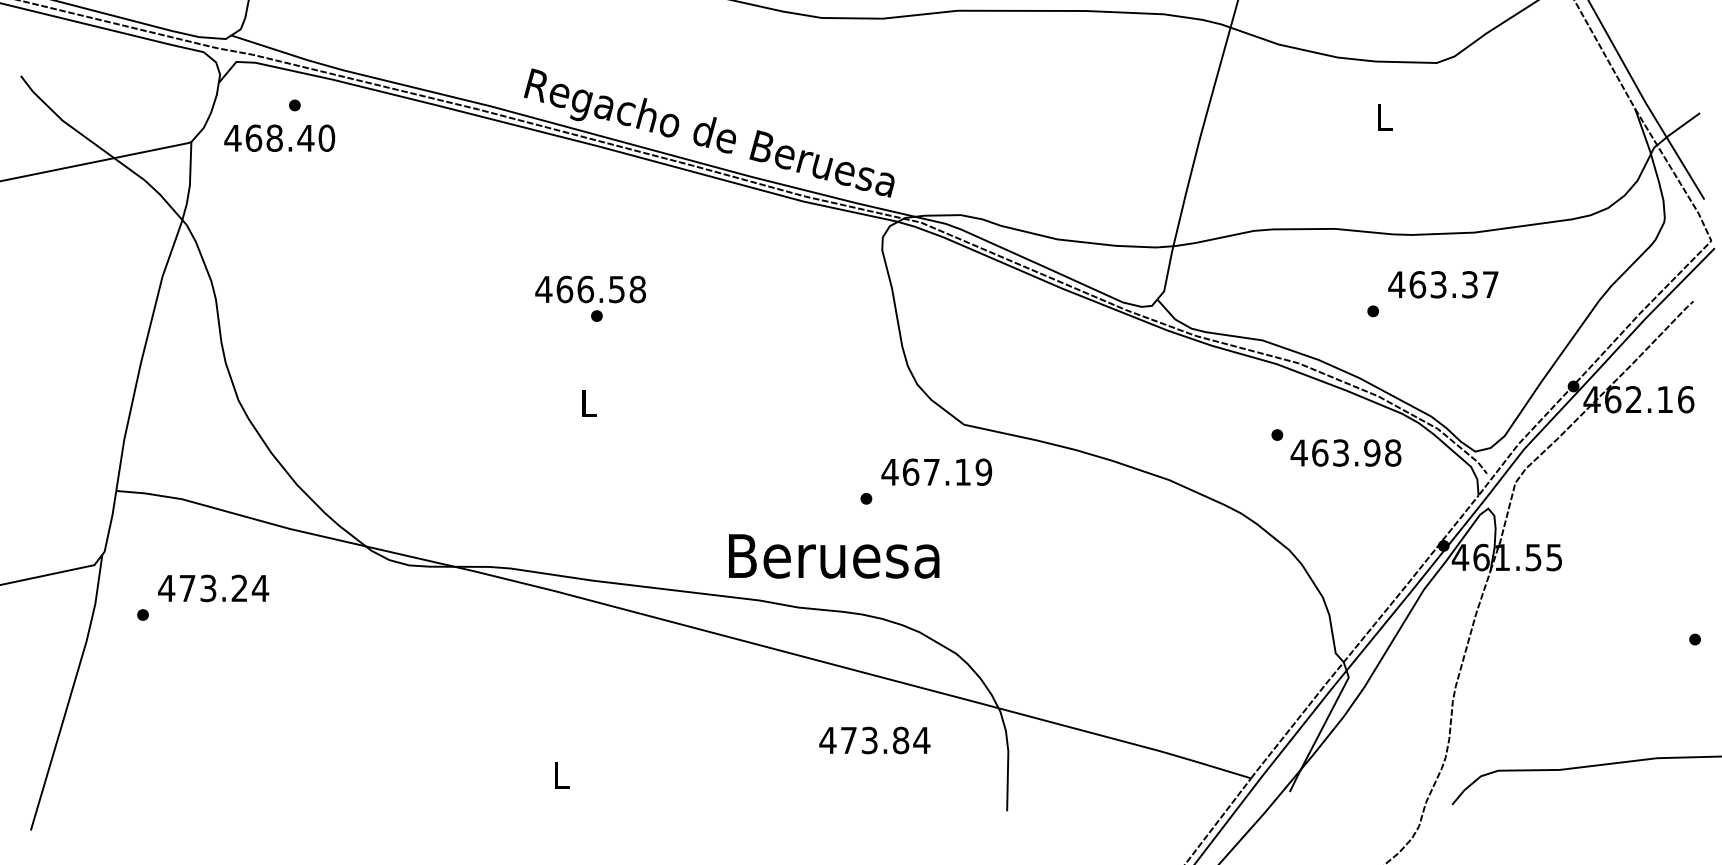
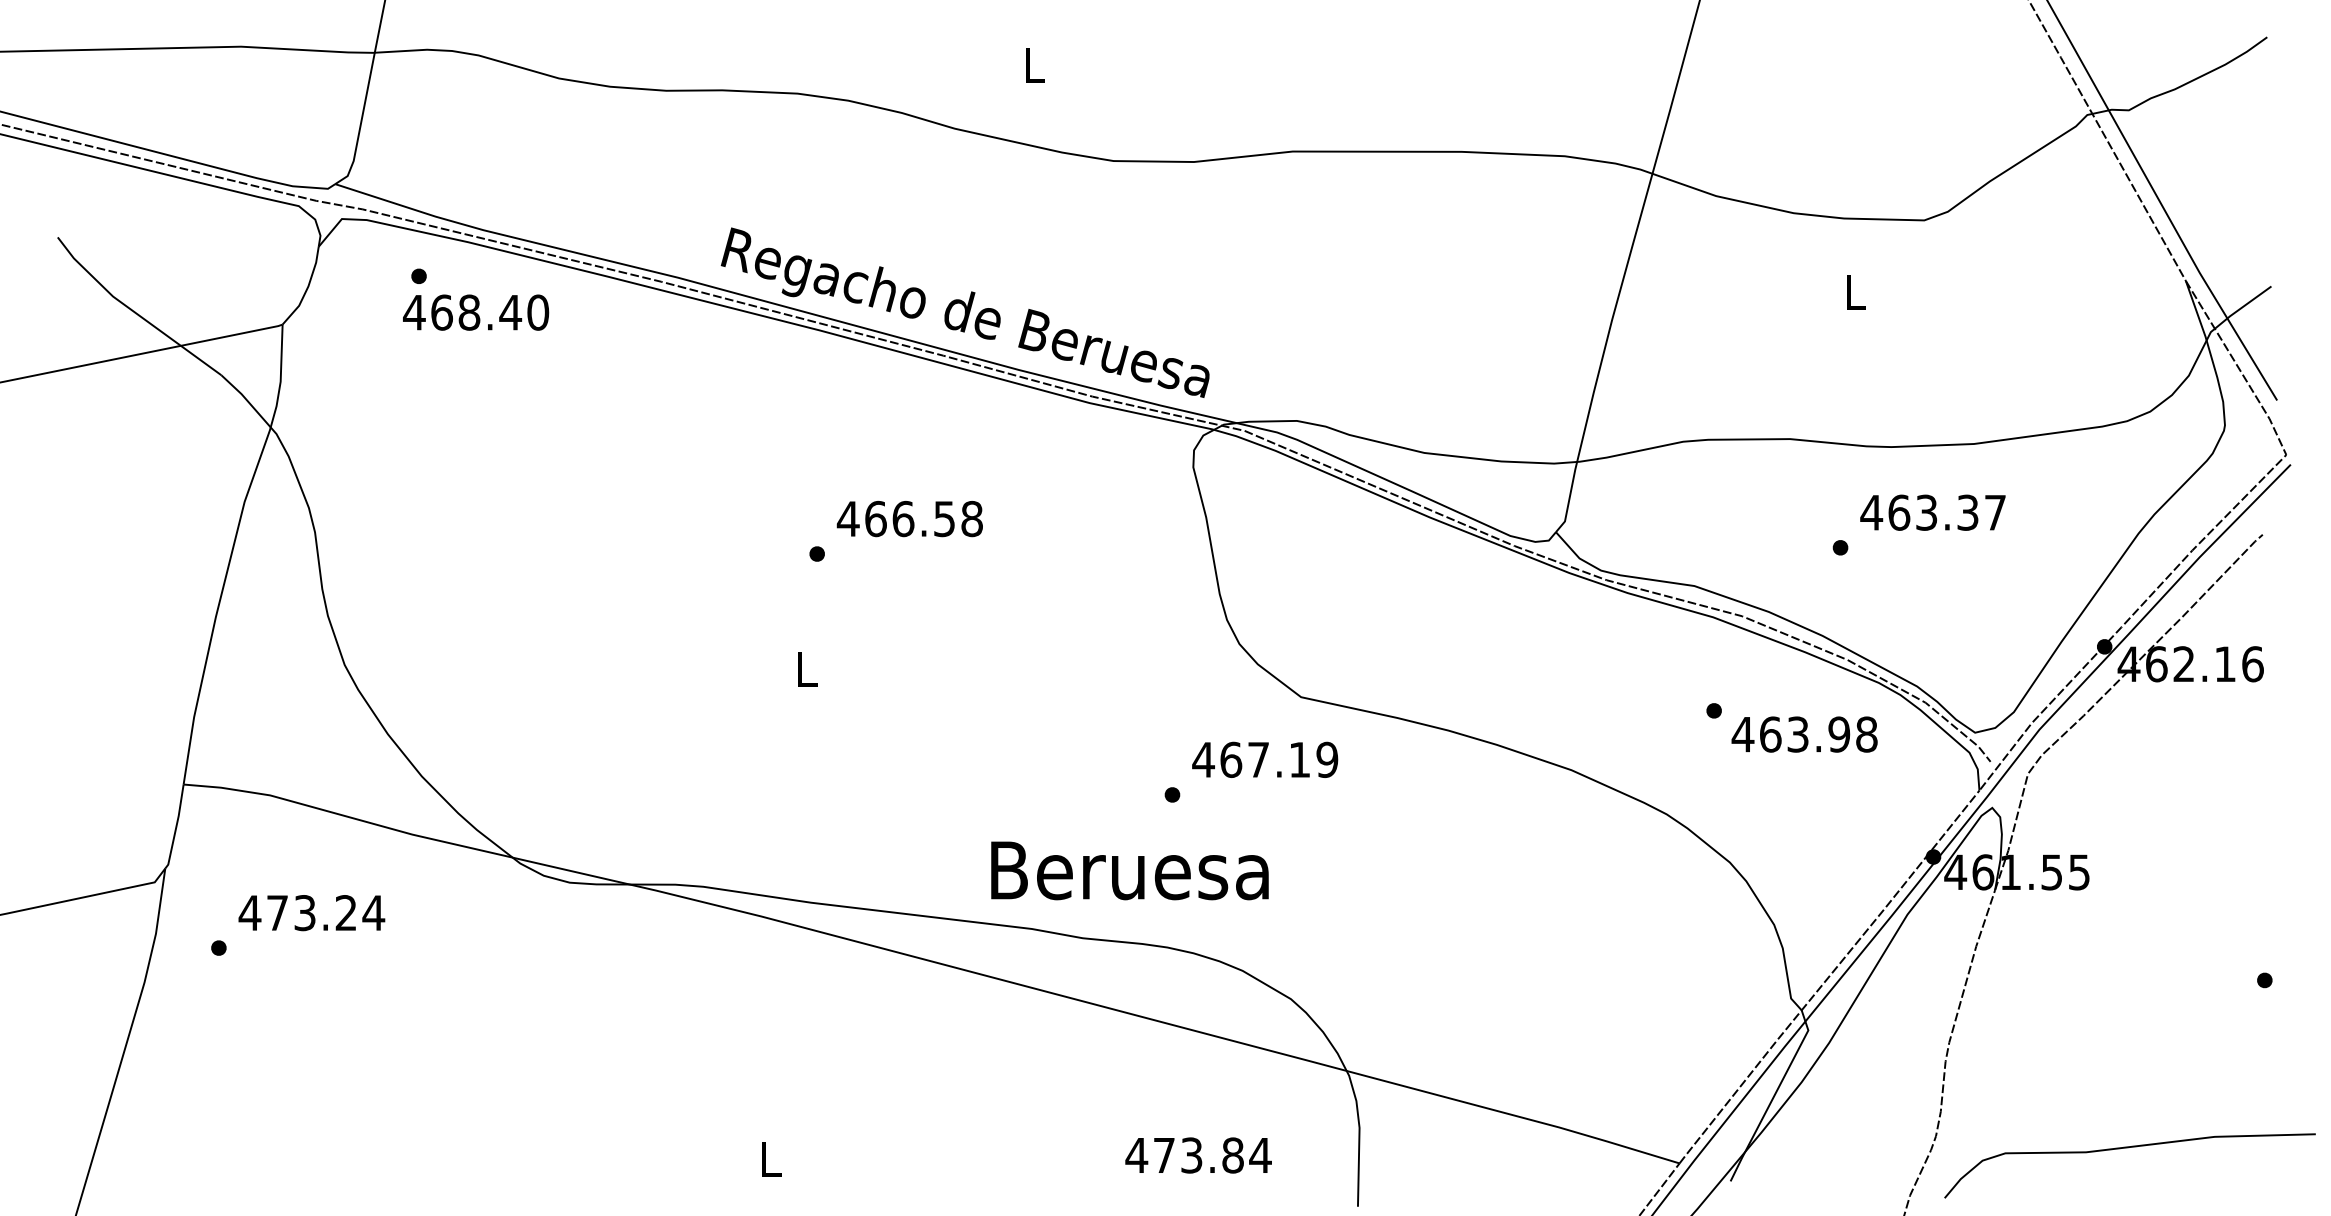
text: (280, 138) -> (476, 312), moved
text: (590, 289) -> (909, 519), moved
text: (874, 740) -> (1198, 1155), moved

